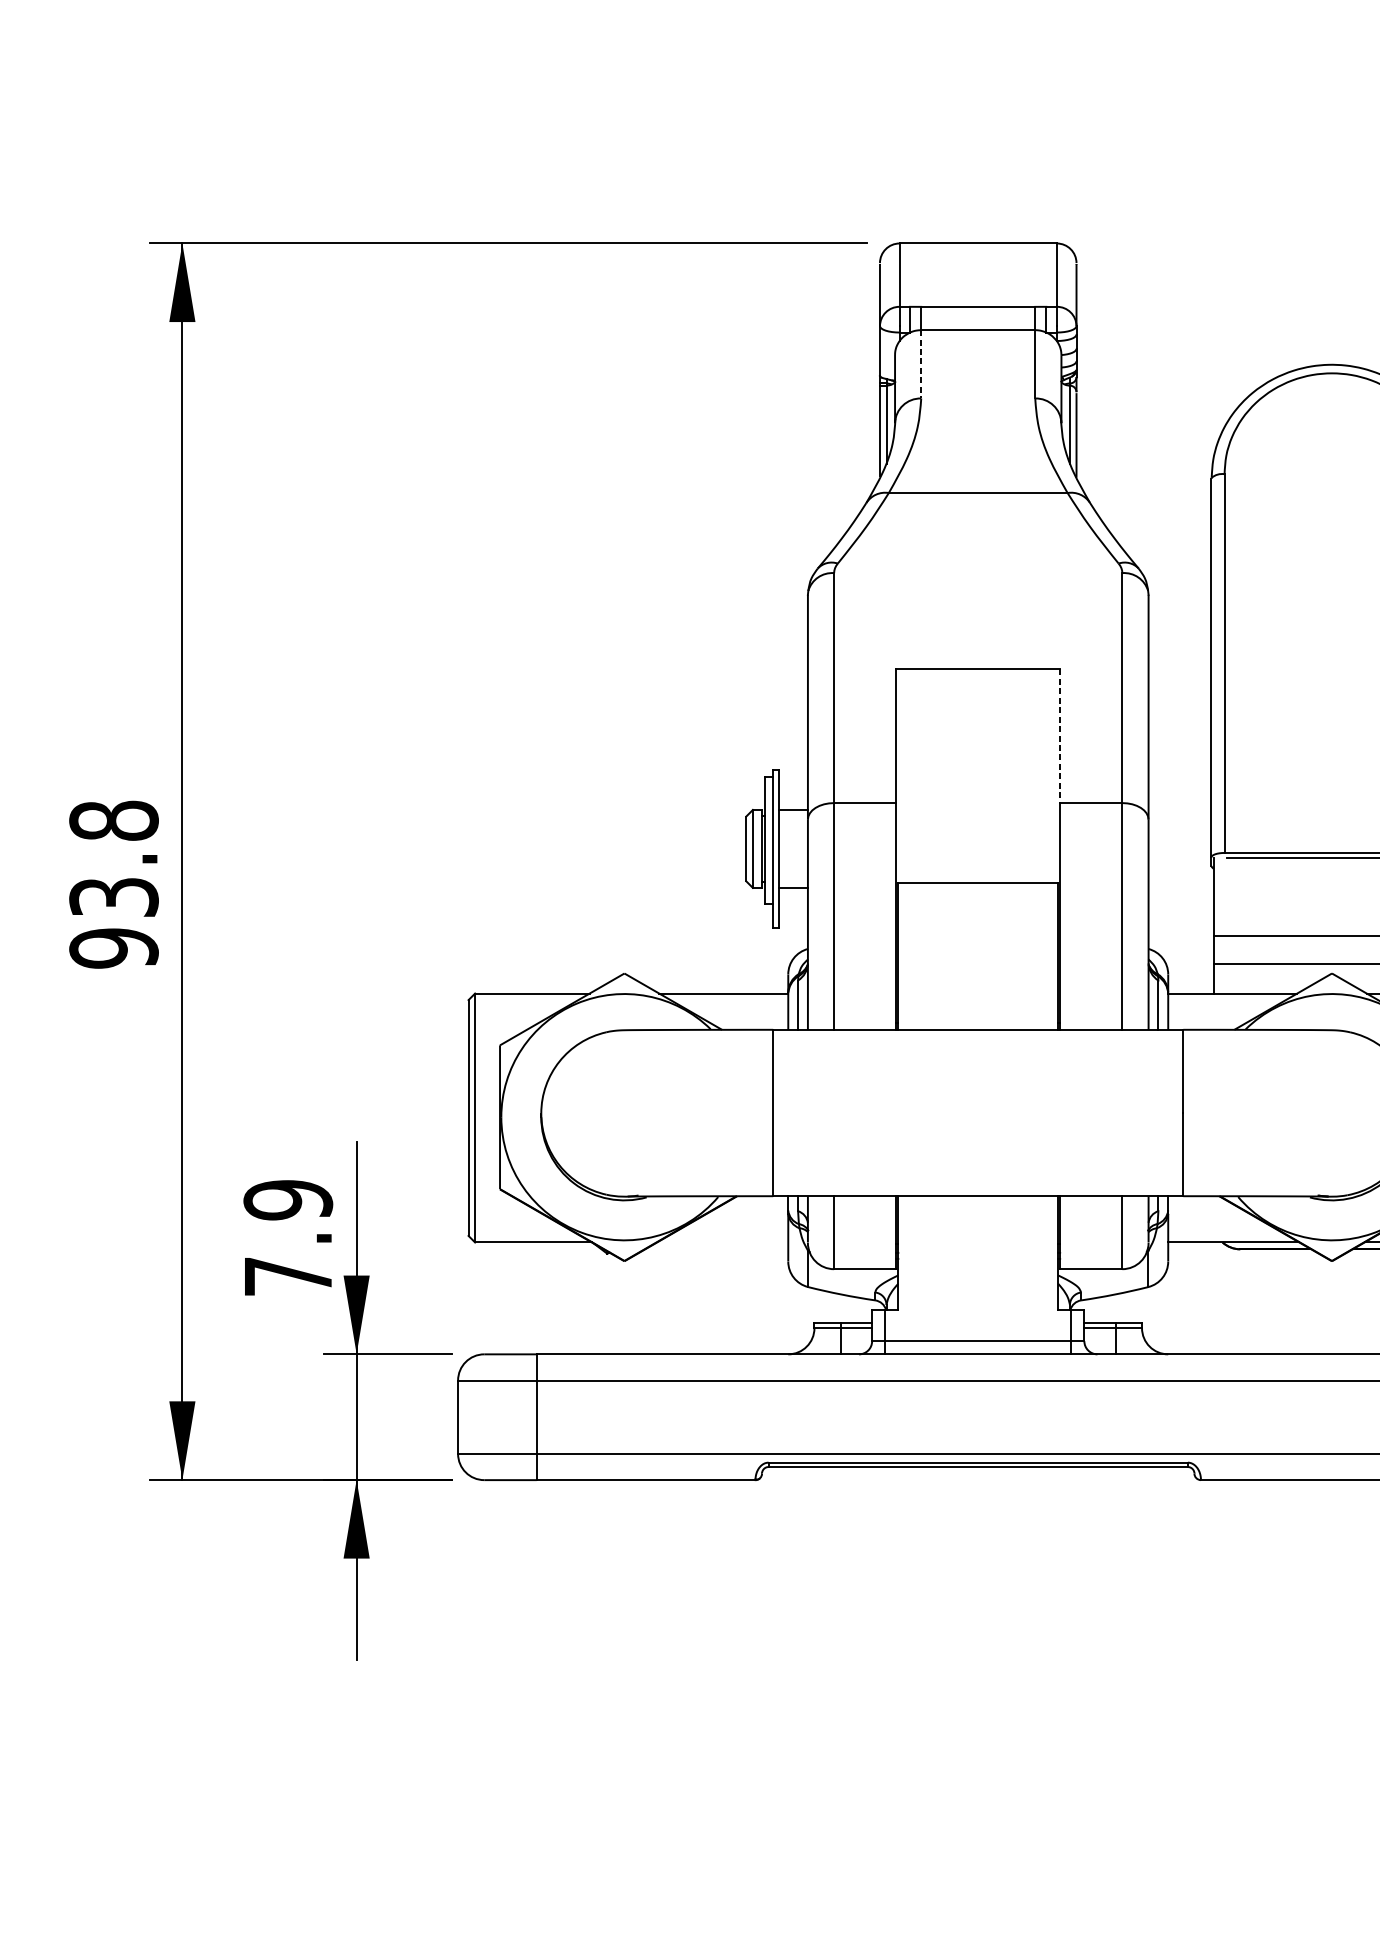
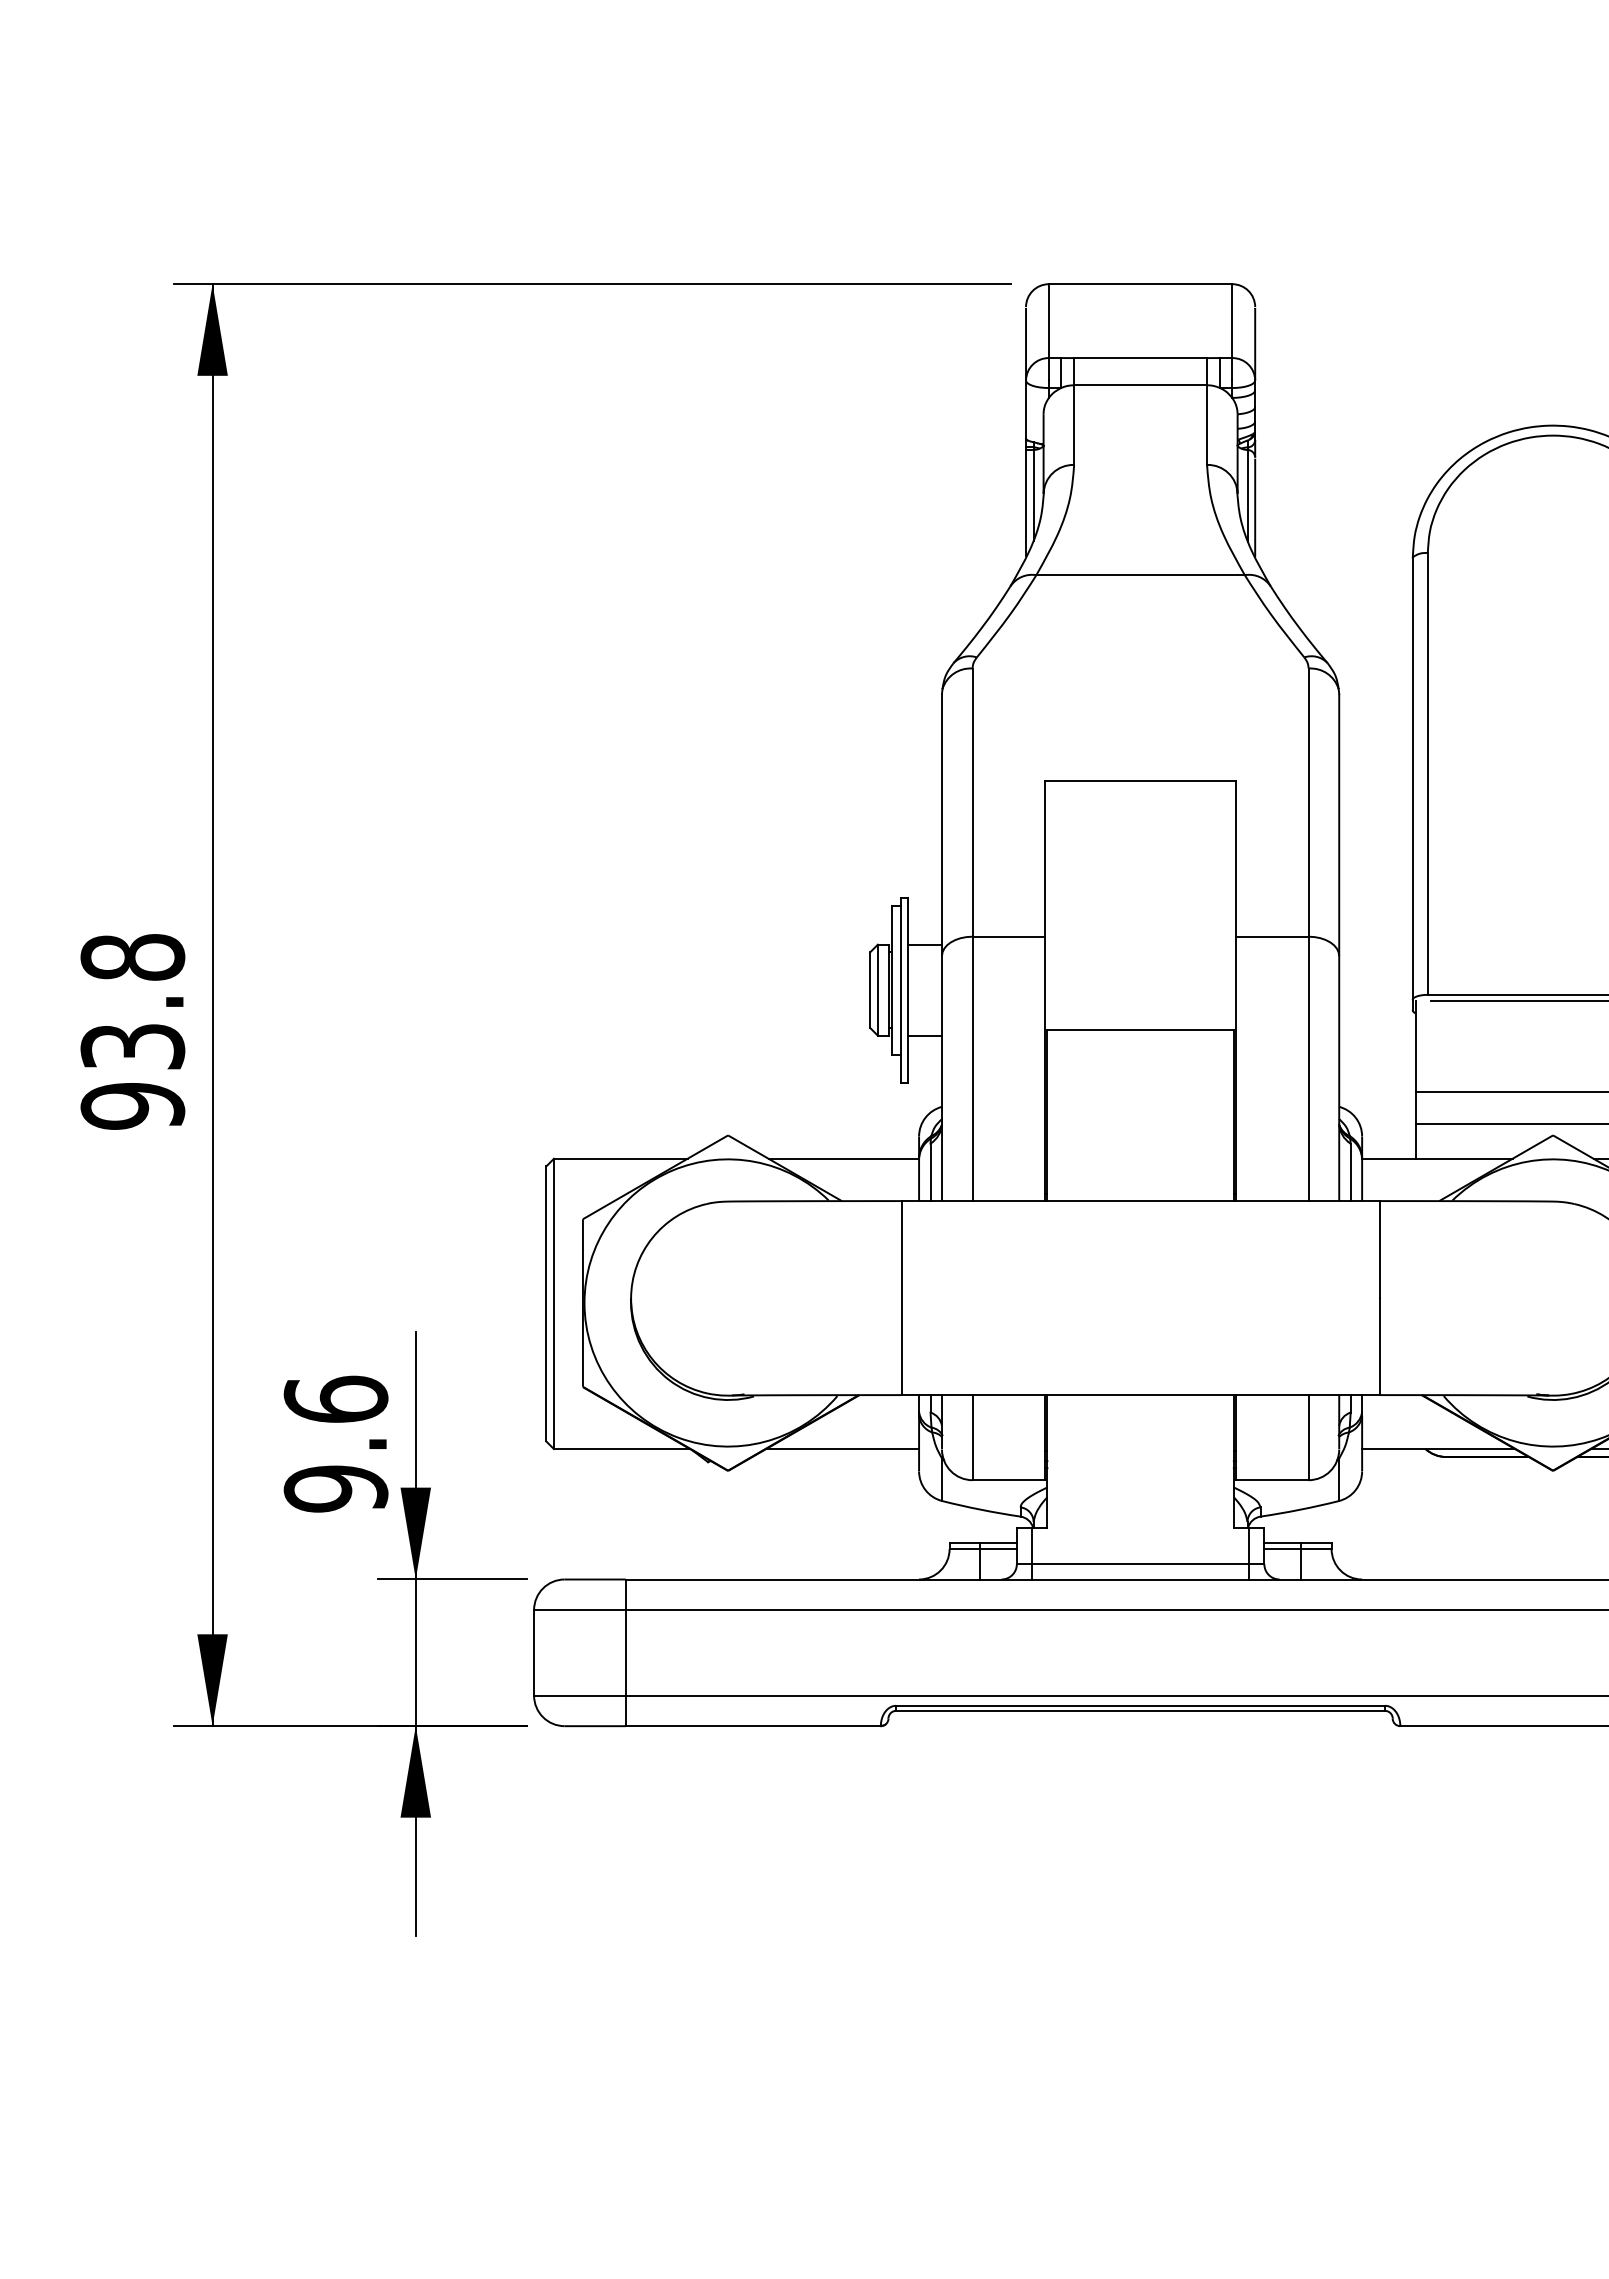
line: (921, 364) -> (1074, 425), dashed -> solid
line: (1060, 736) -> (1236, 858), dashed -> solid
text: (287, 1237) -> (335, 1443), 7.9 -> 9.6
line: (722, 1242) -> (842, 1449), added

